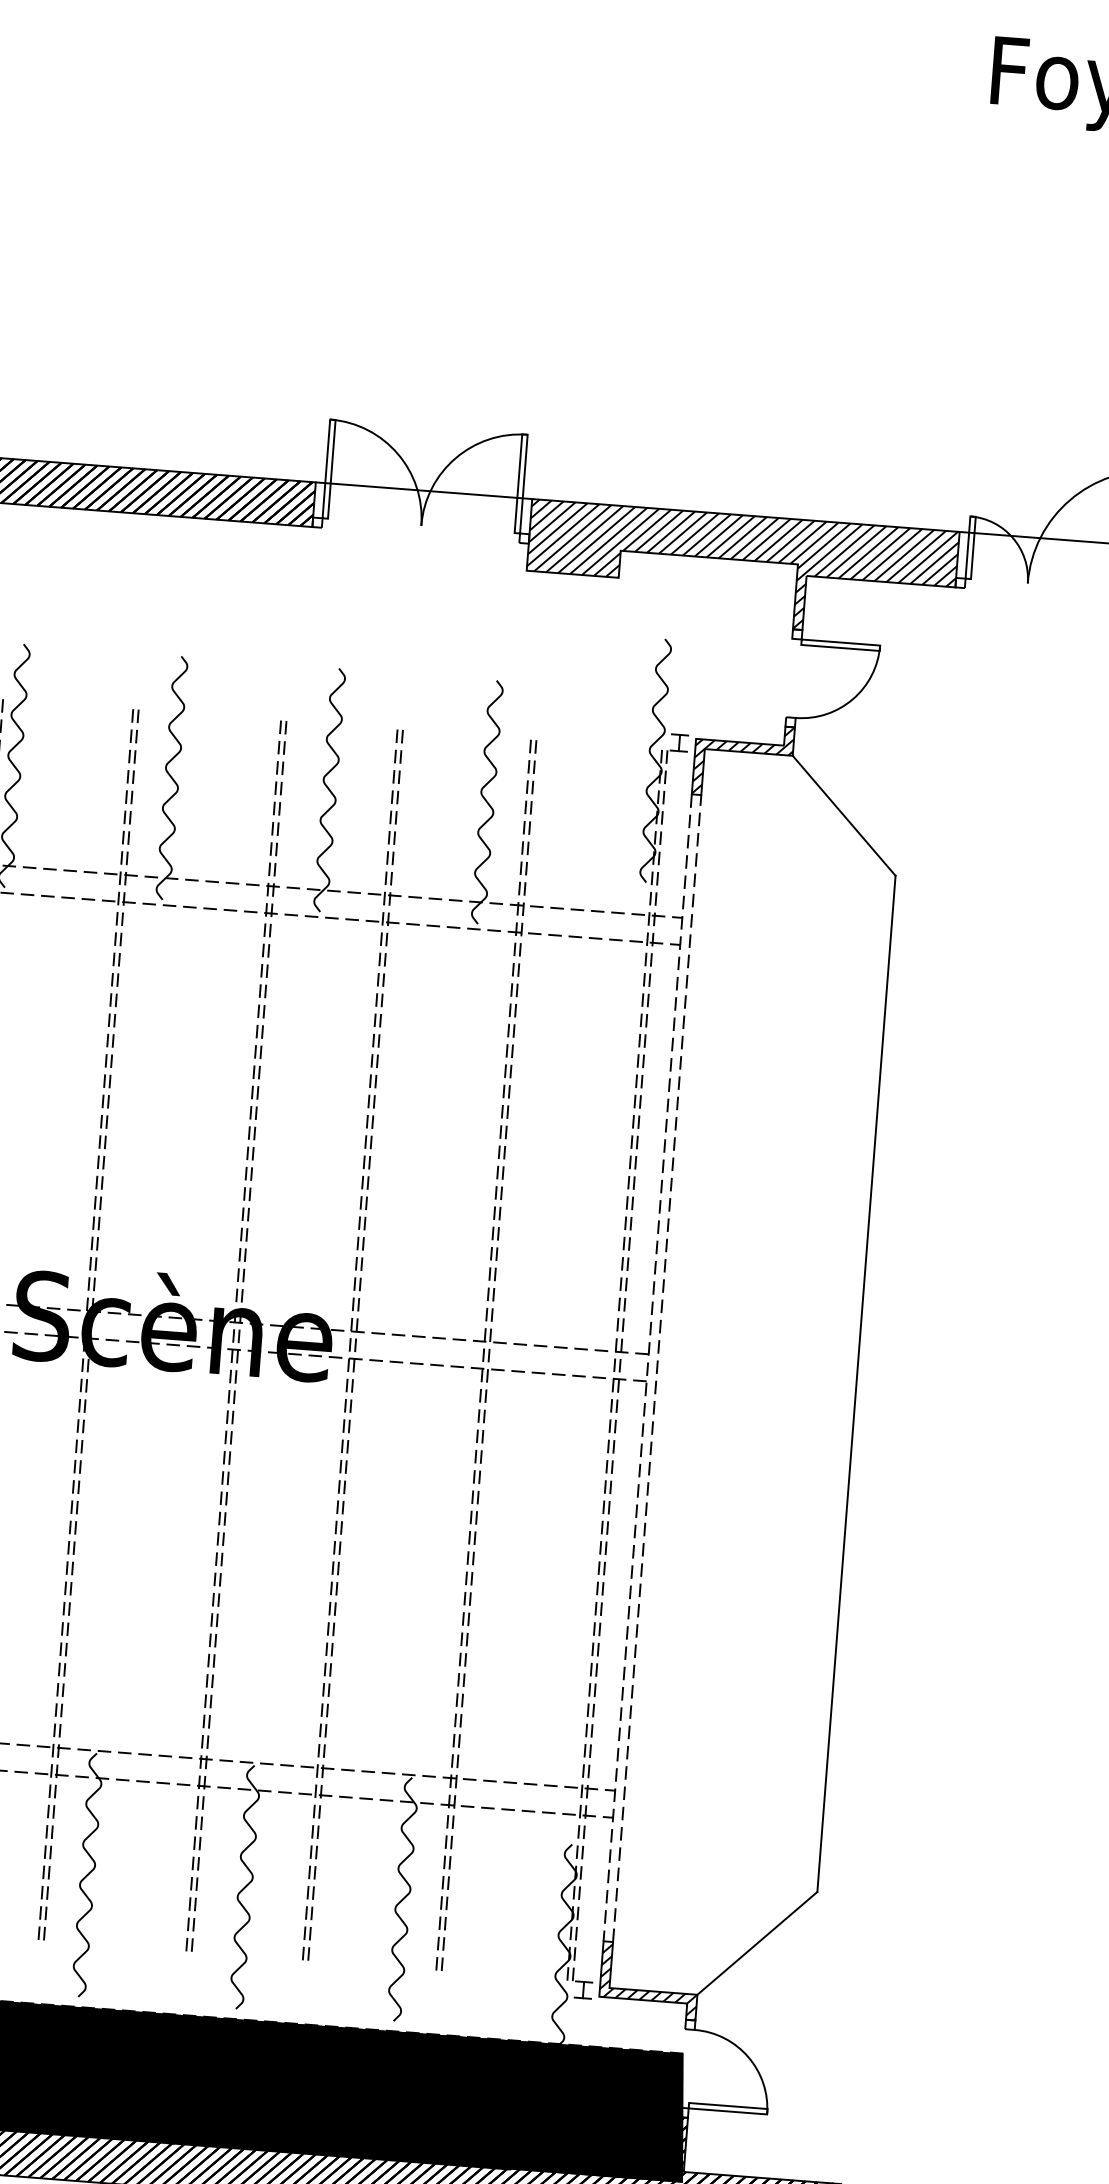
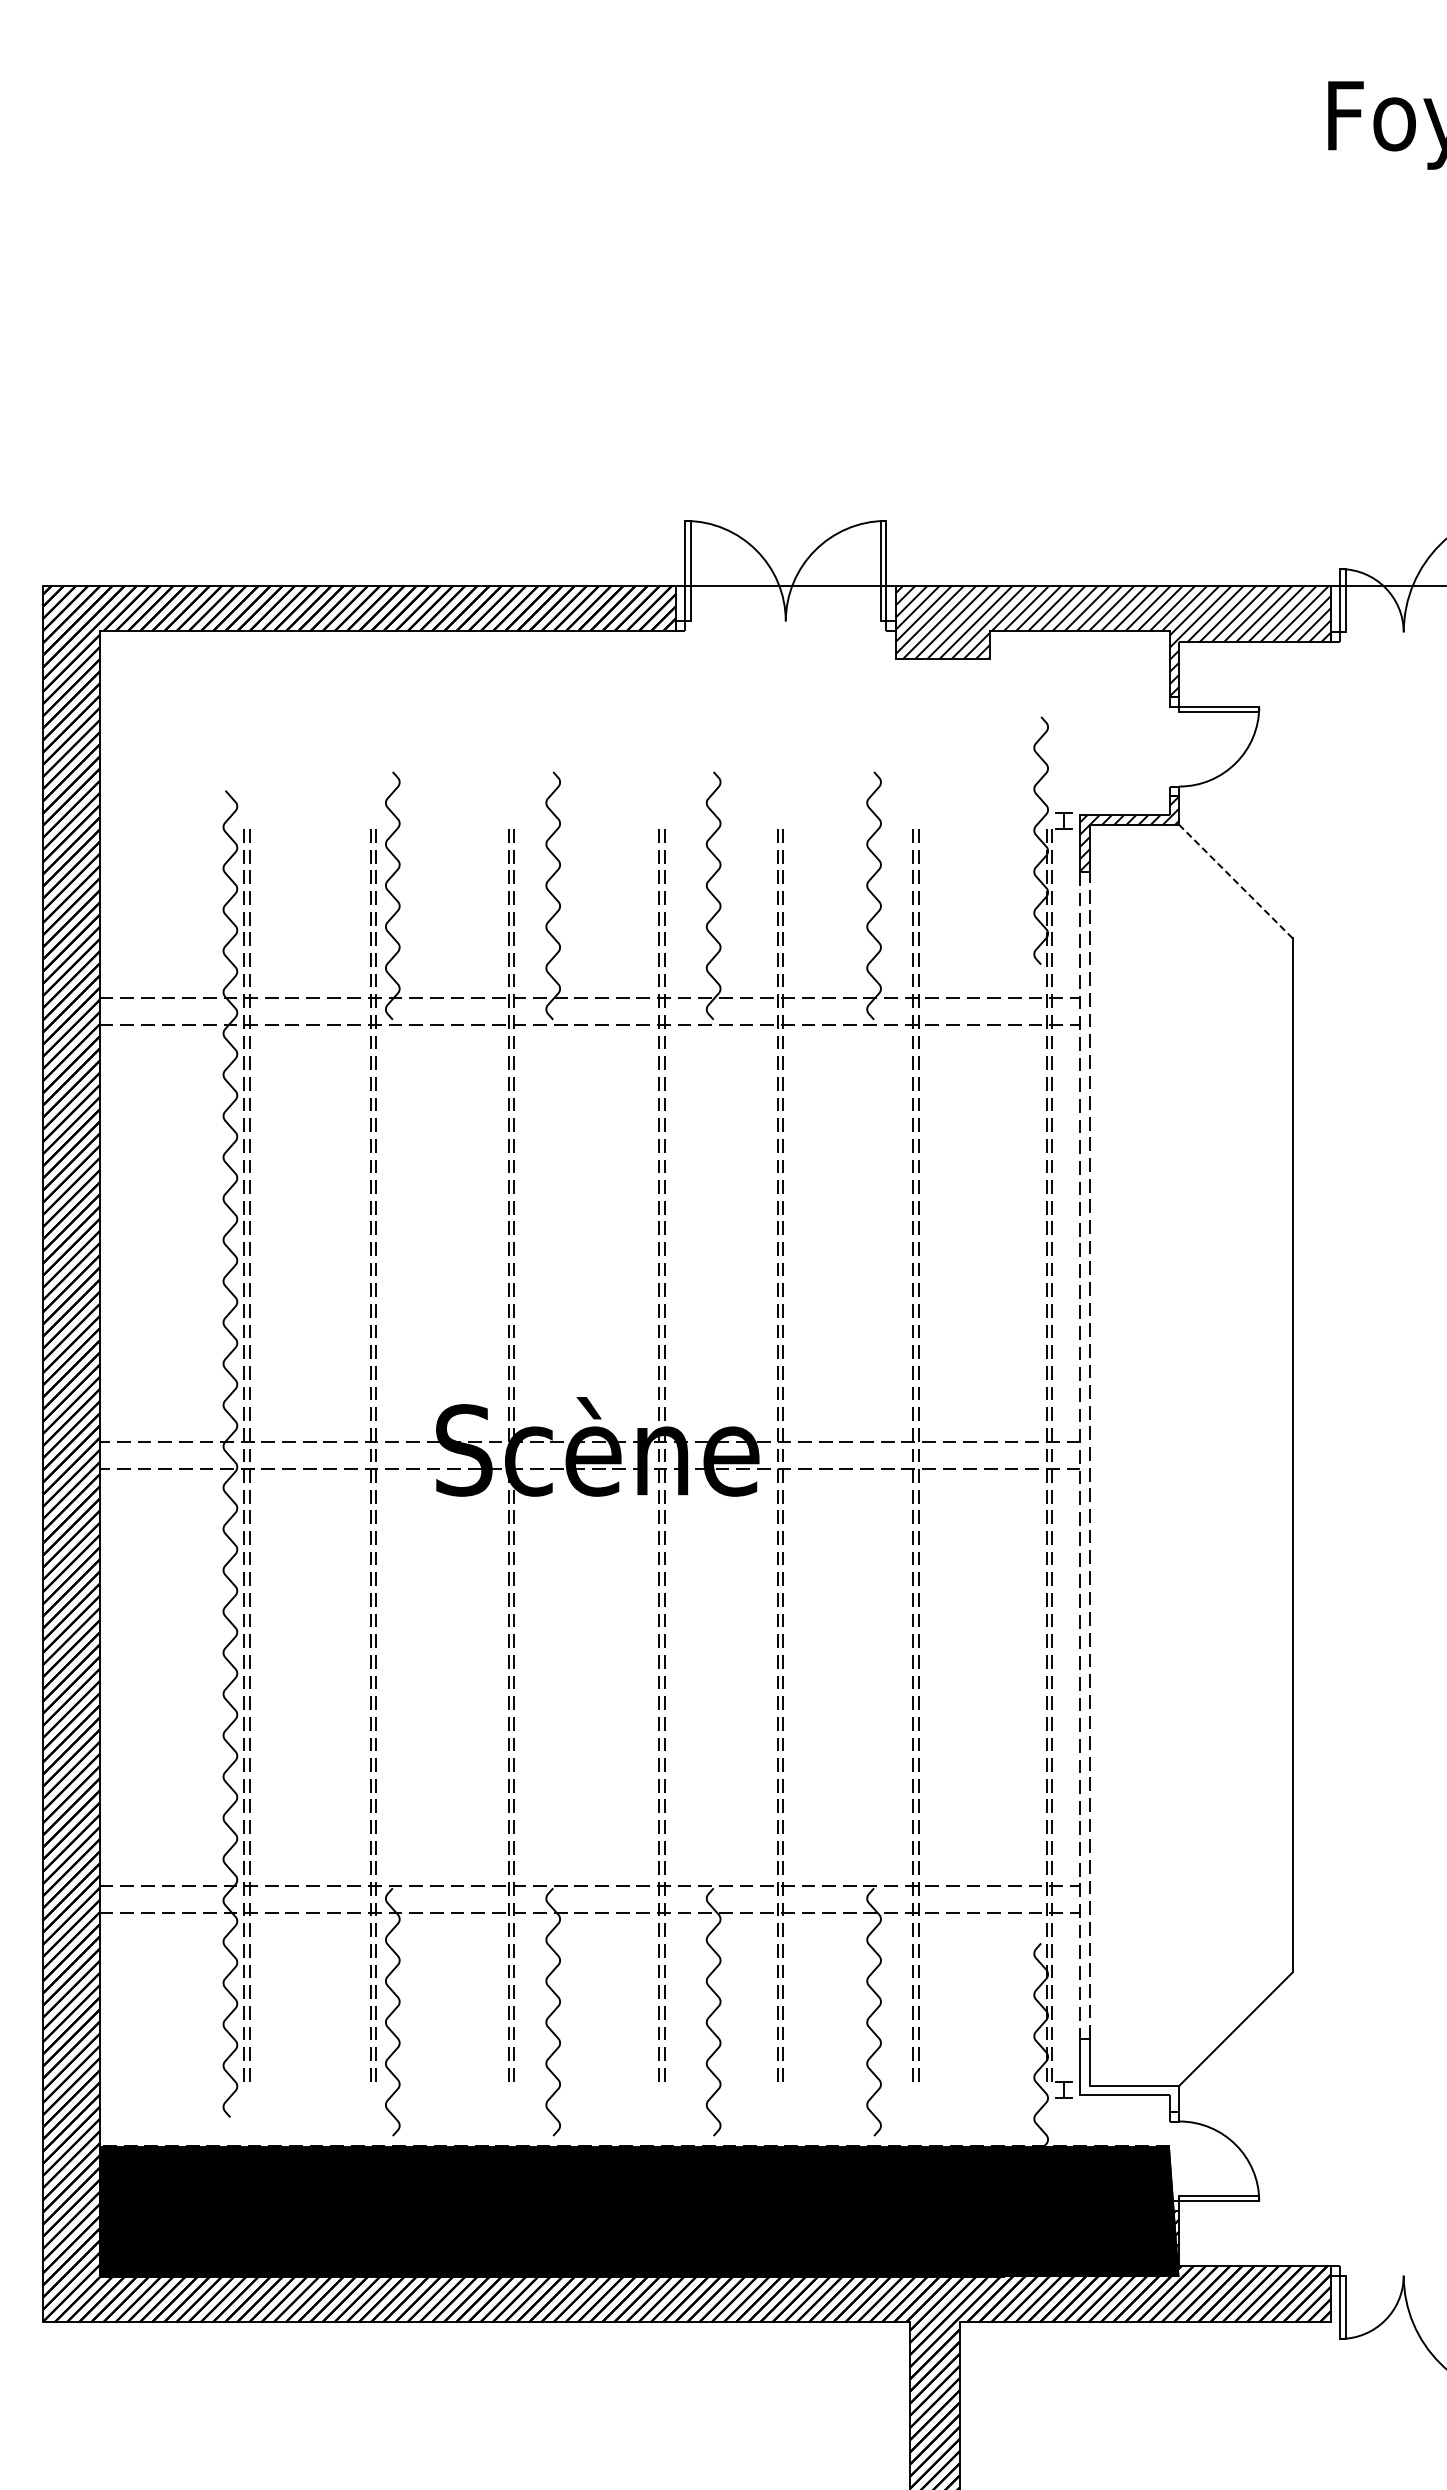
line: (843, 815) -> (1235, 881), solid -> dashed
hatch: (649, 1981) -> (1129, 2076), removed

